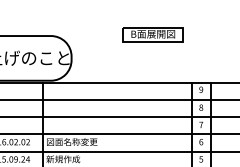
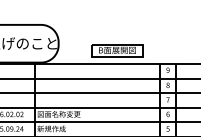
part: (152, 34) -> (116, 50), moved

